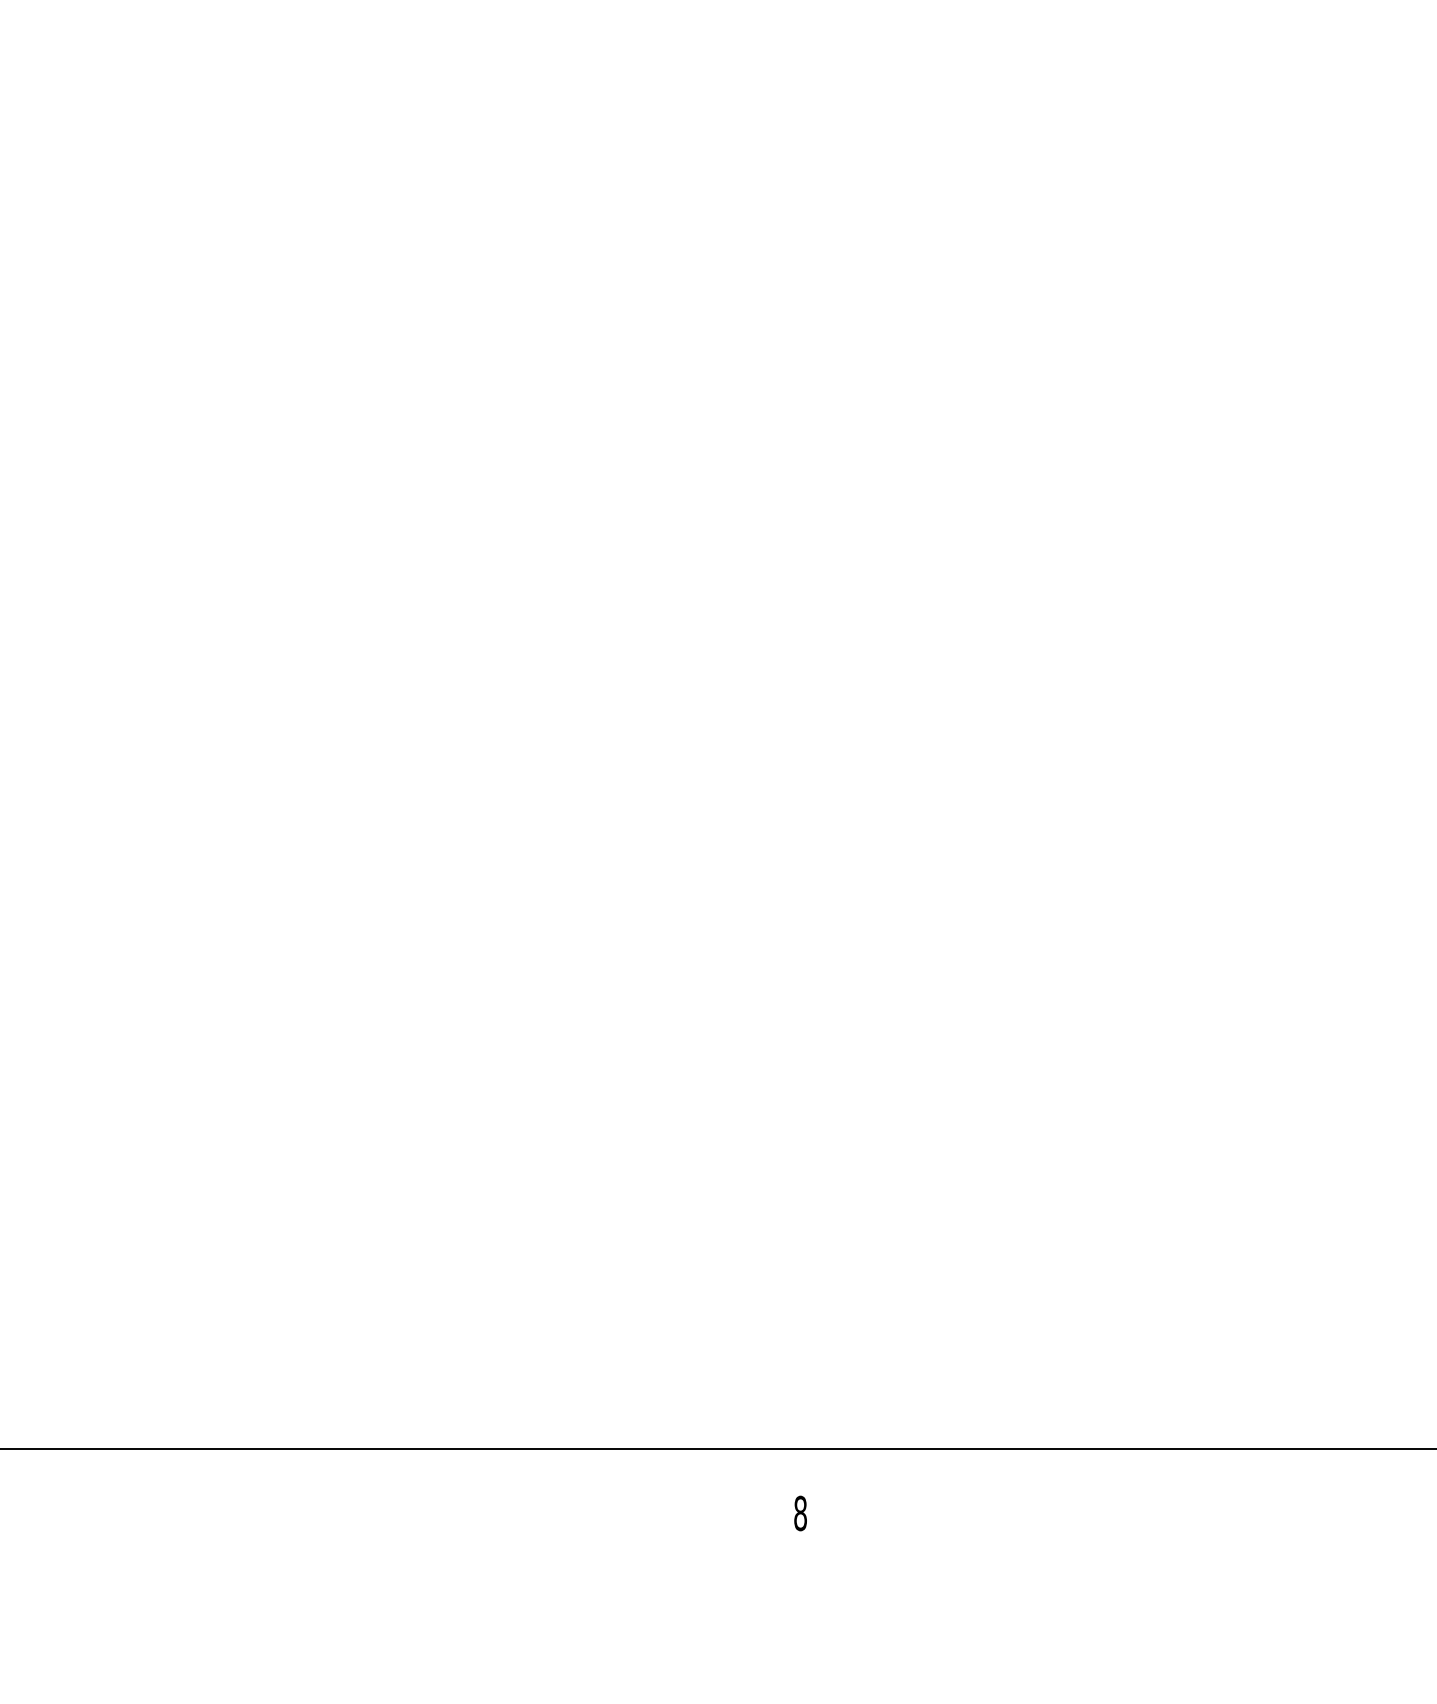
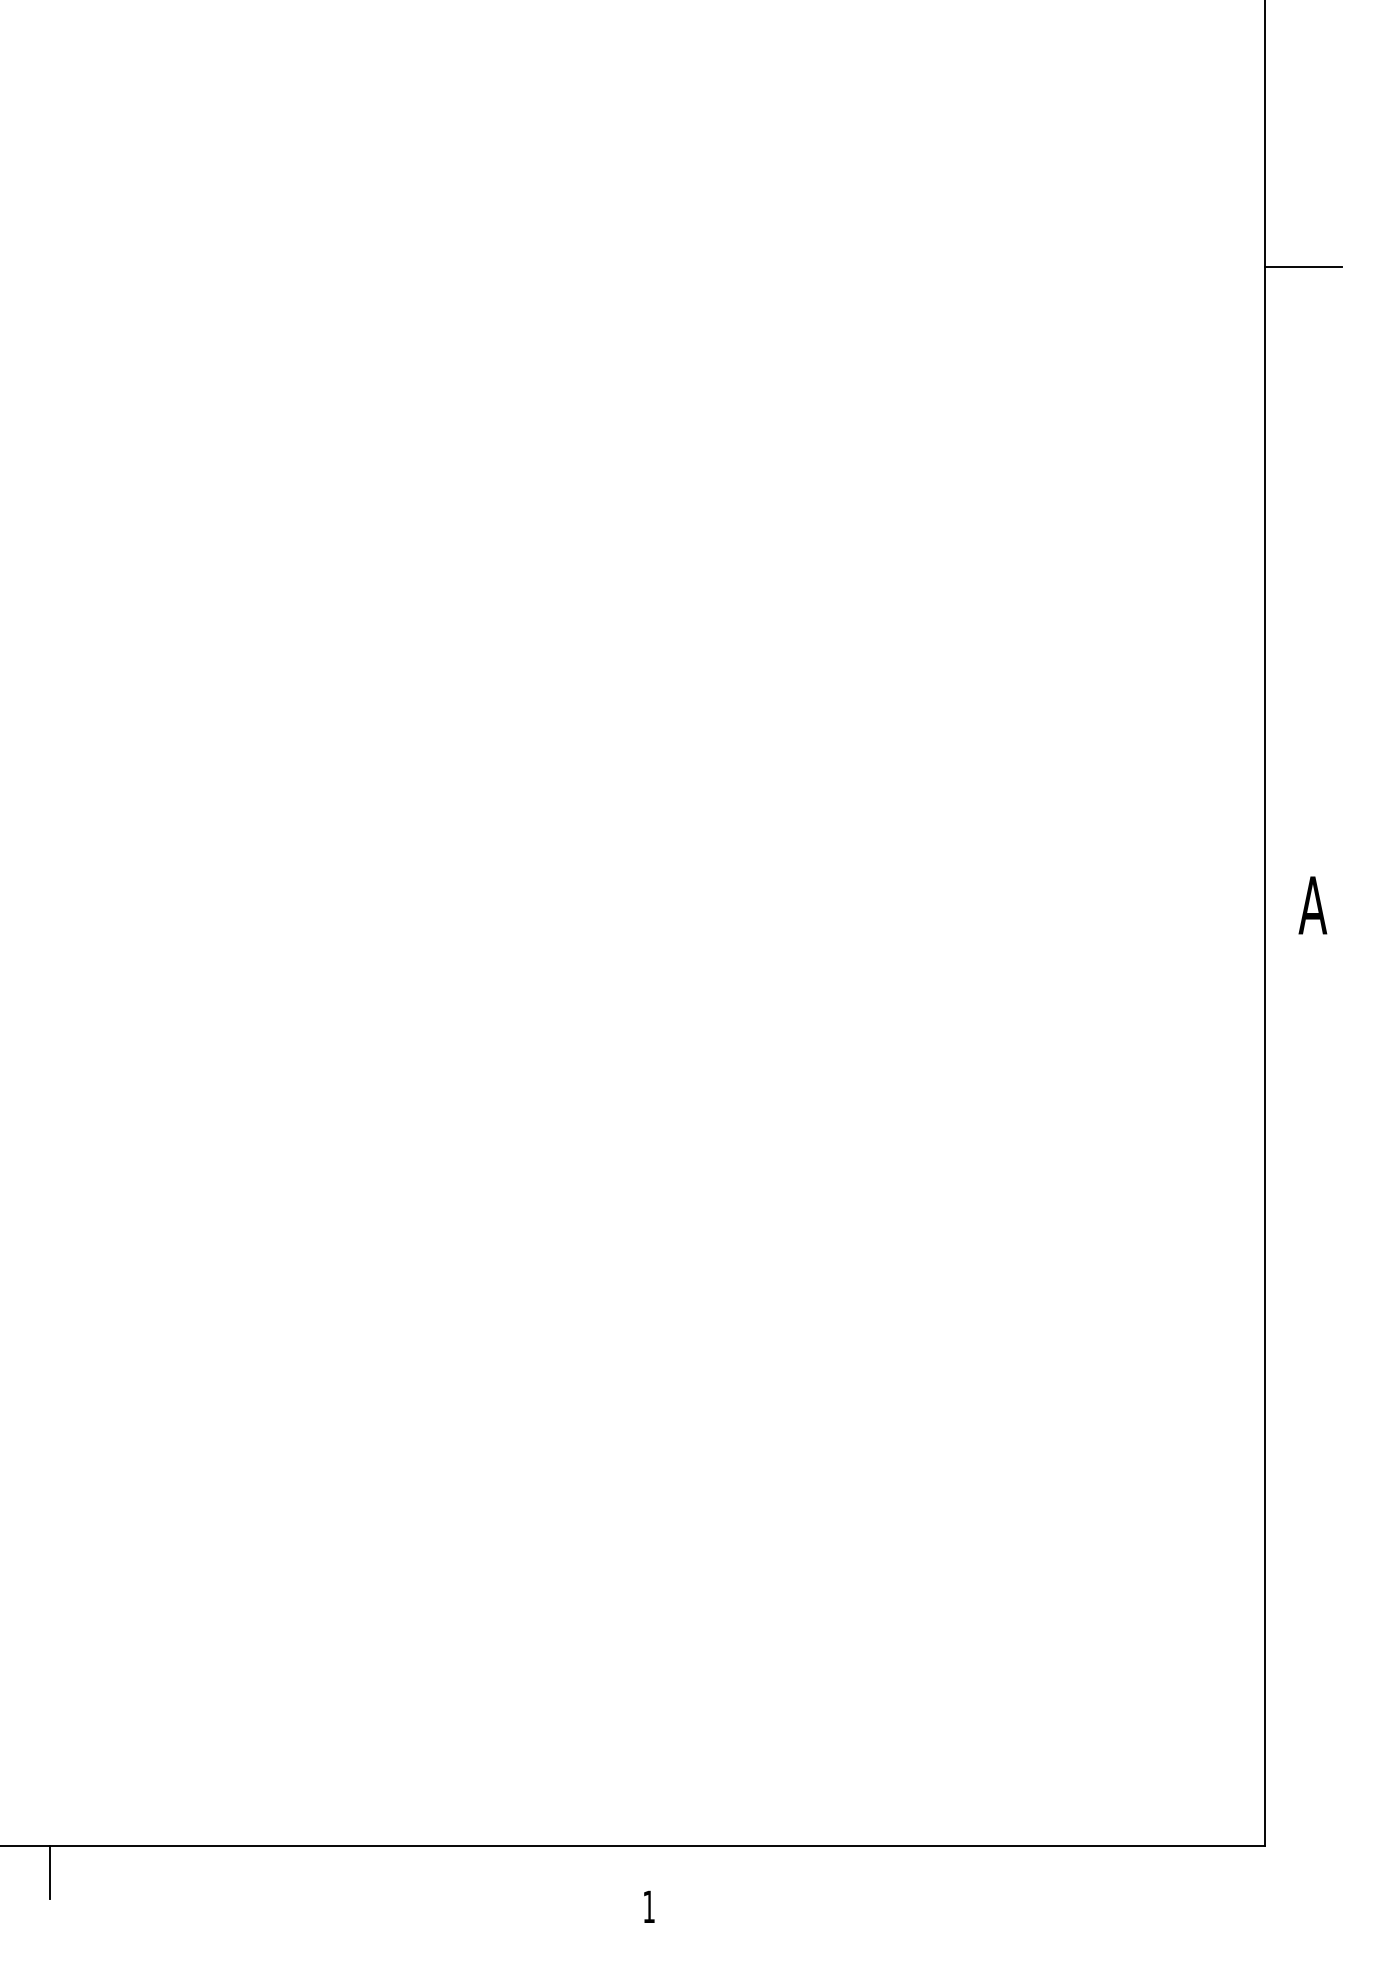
line: (158, 1476) -> (49, 1872), added
text: (800, 1513) -> (649, 1906), 8 -> 1

